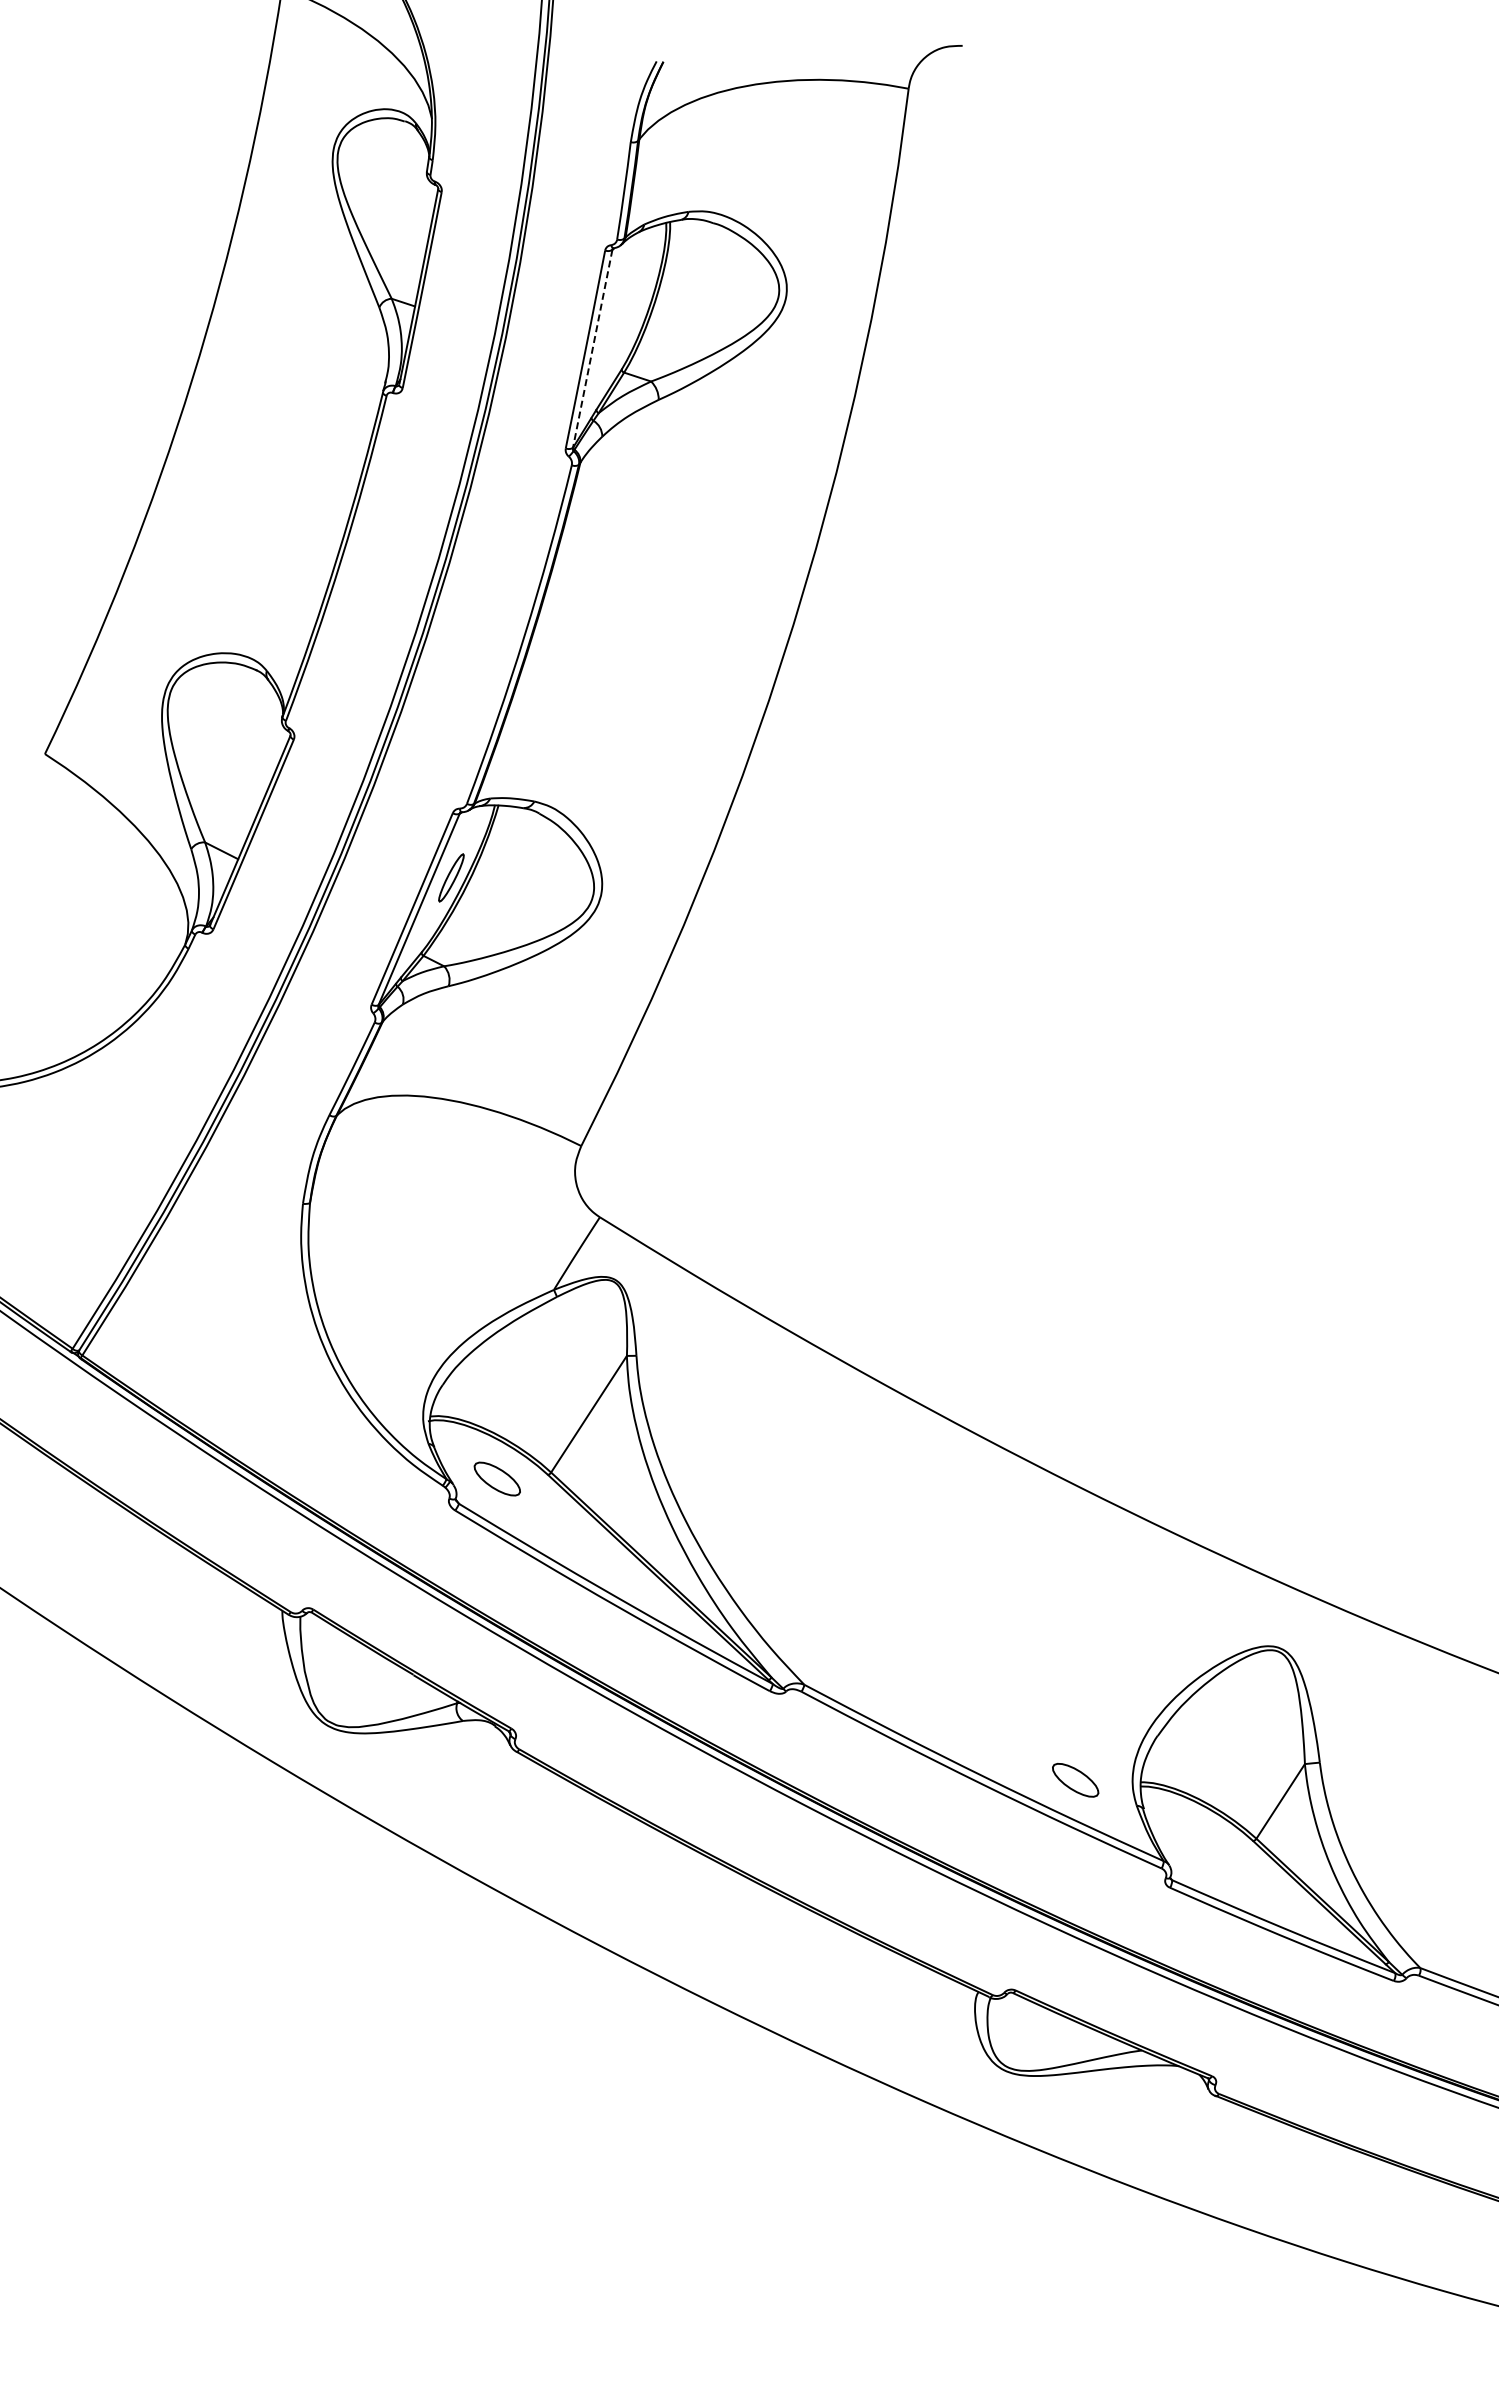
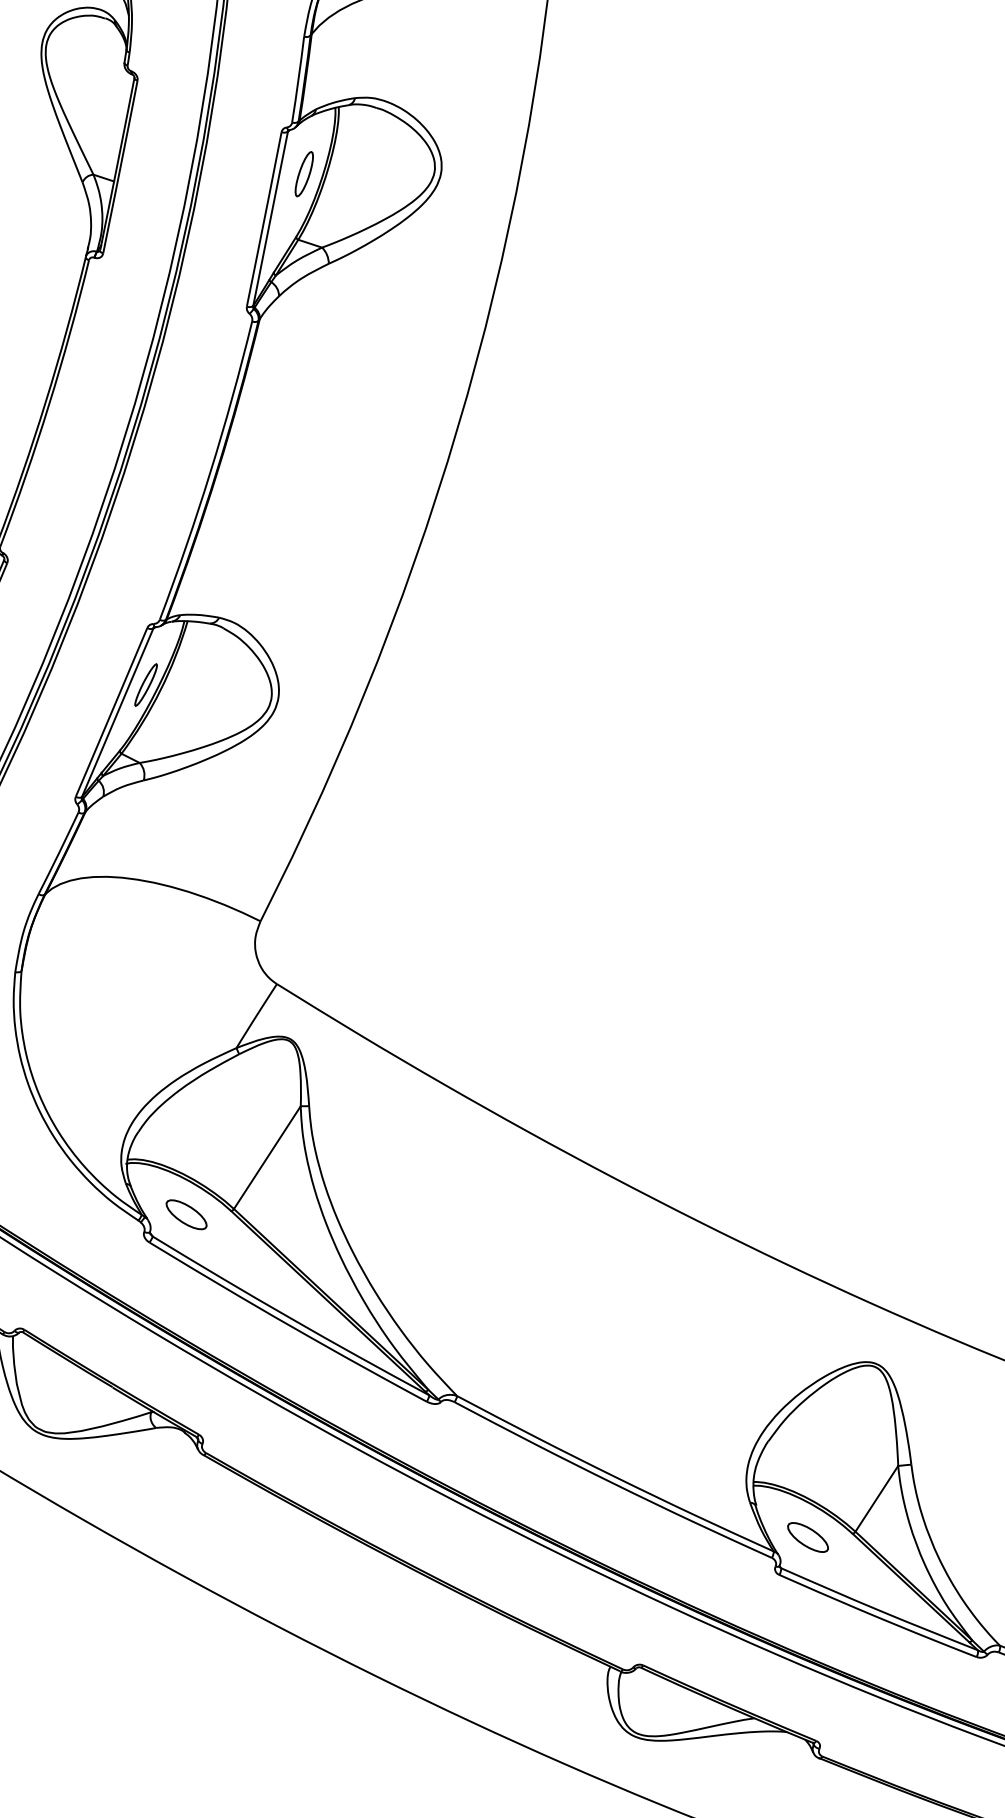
part: (630, 298) -> (303, 174), added
line: (592, 348) -> (270, 218), dashed -> solid
part: (1075, 1780) -> (807, 1537), moved

